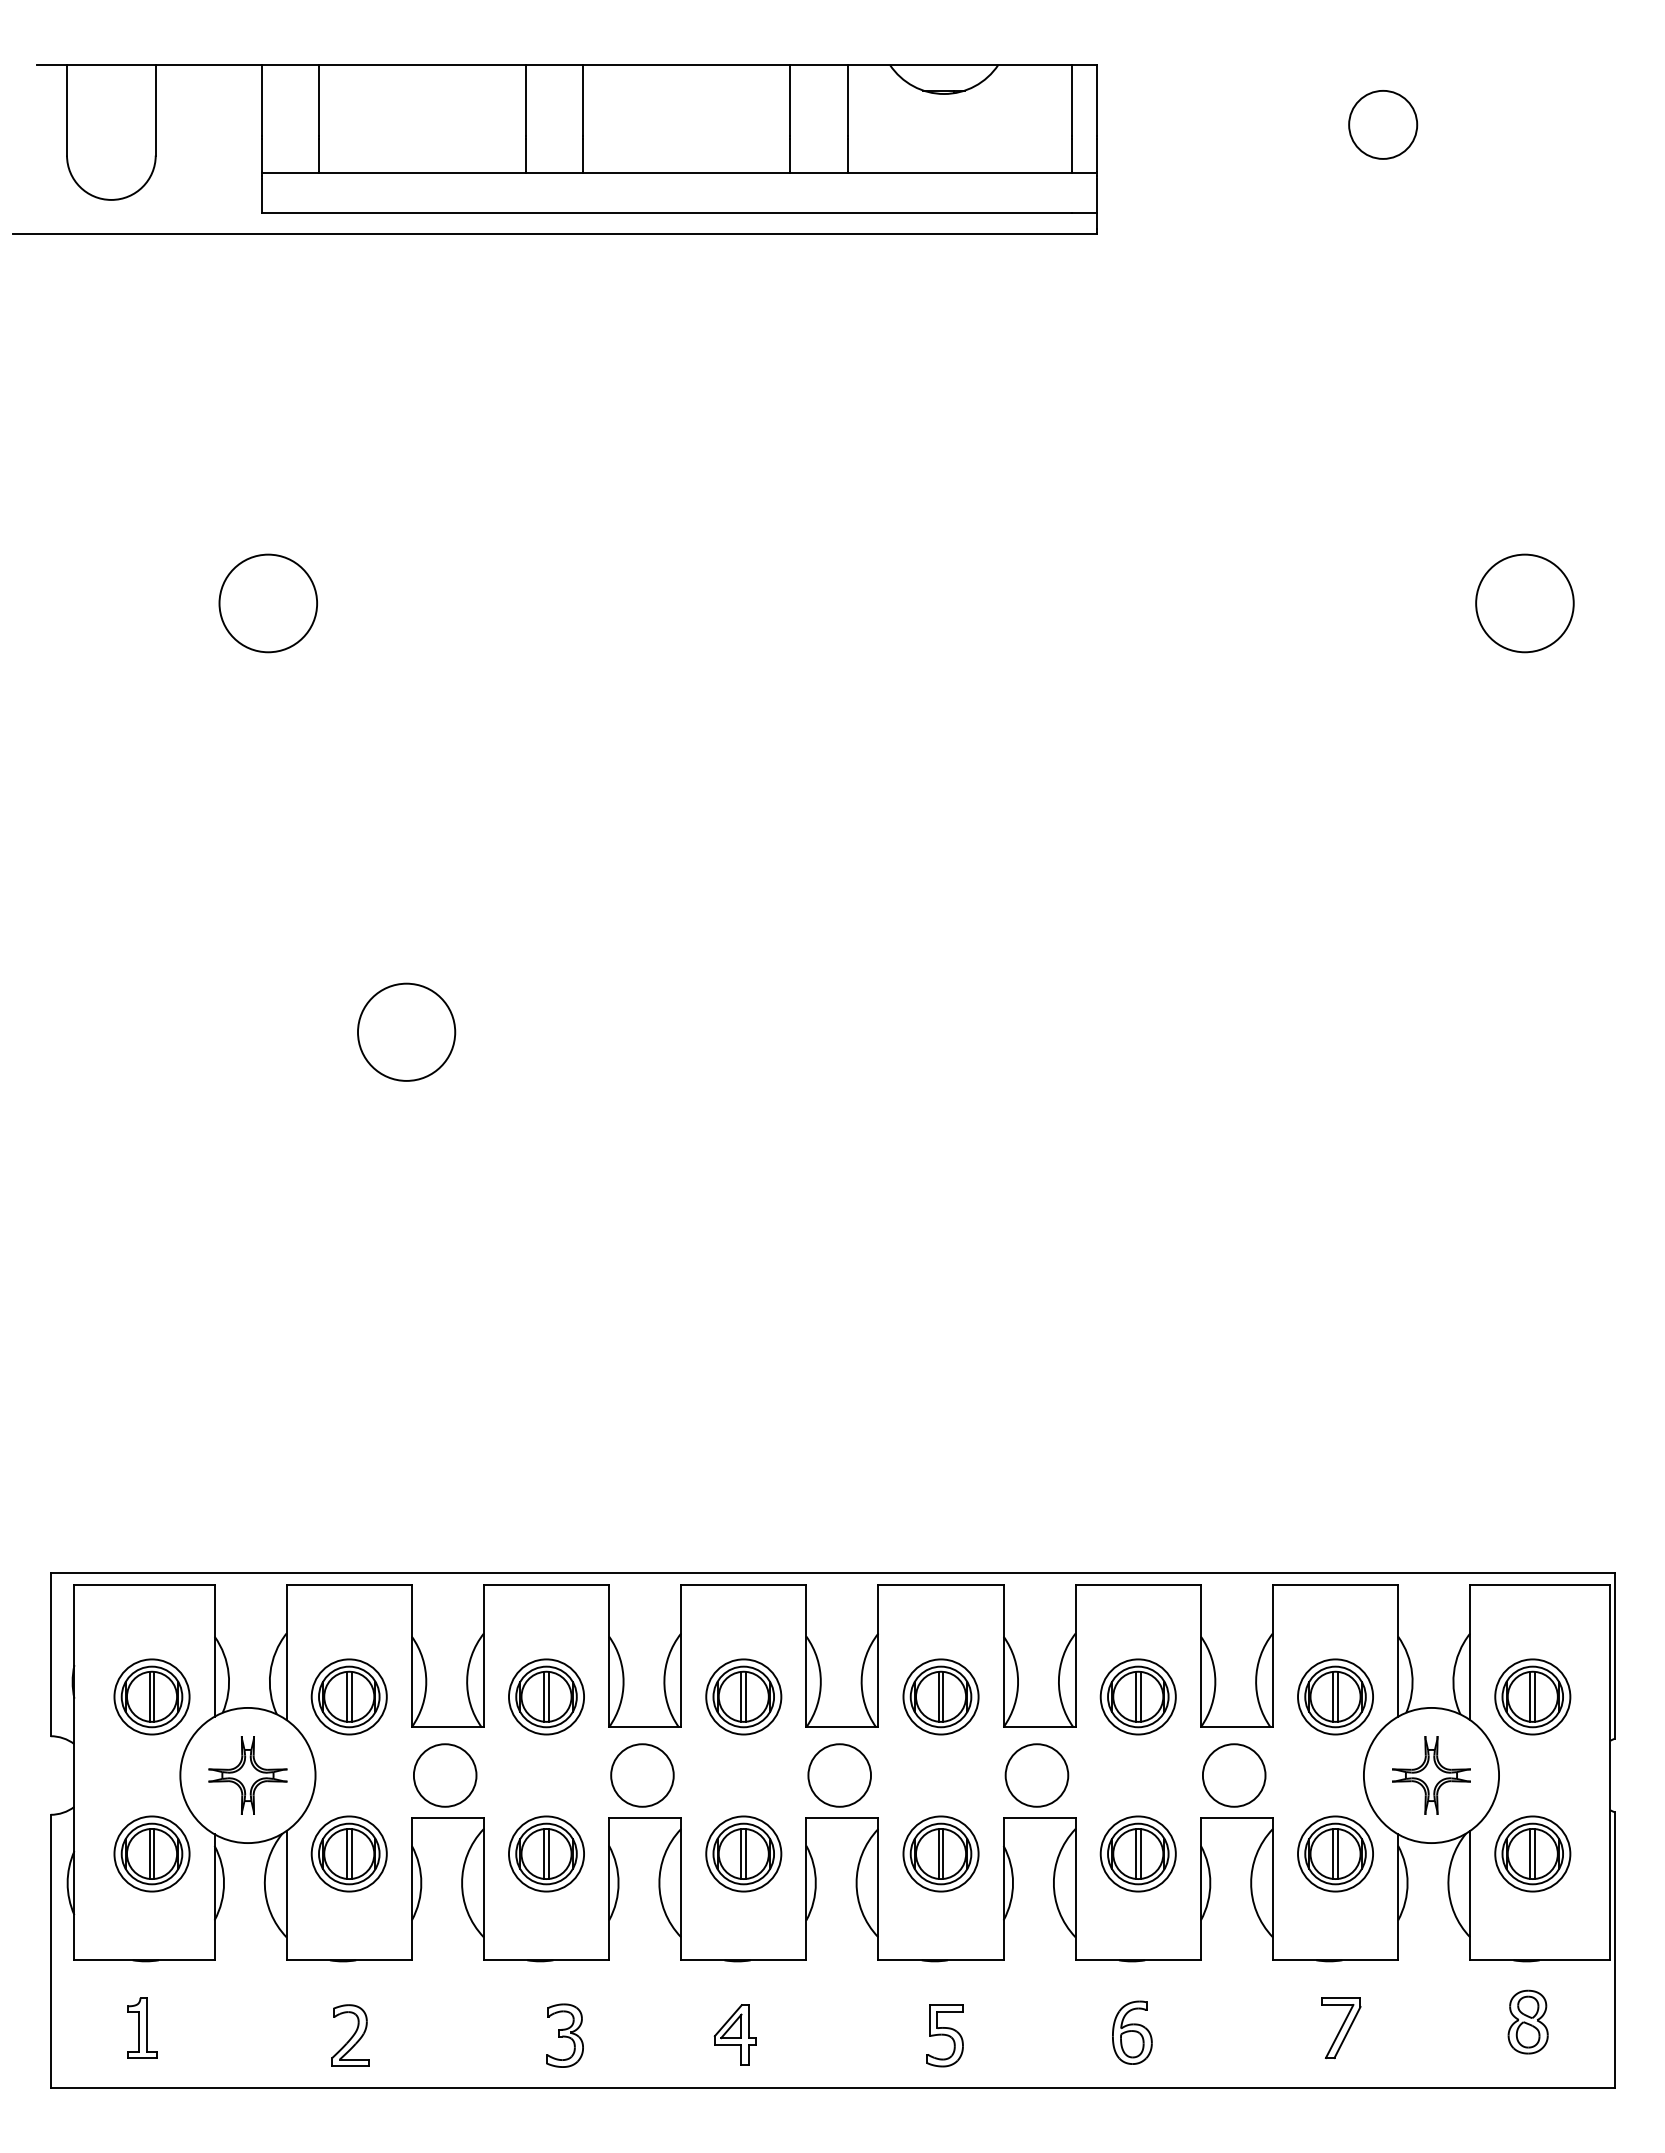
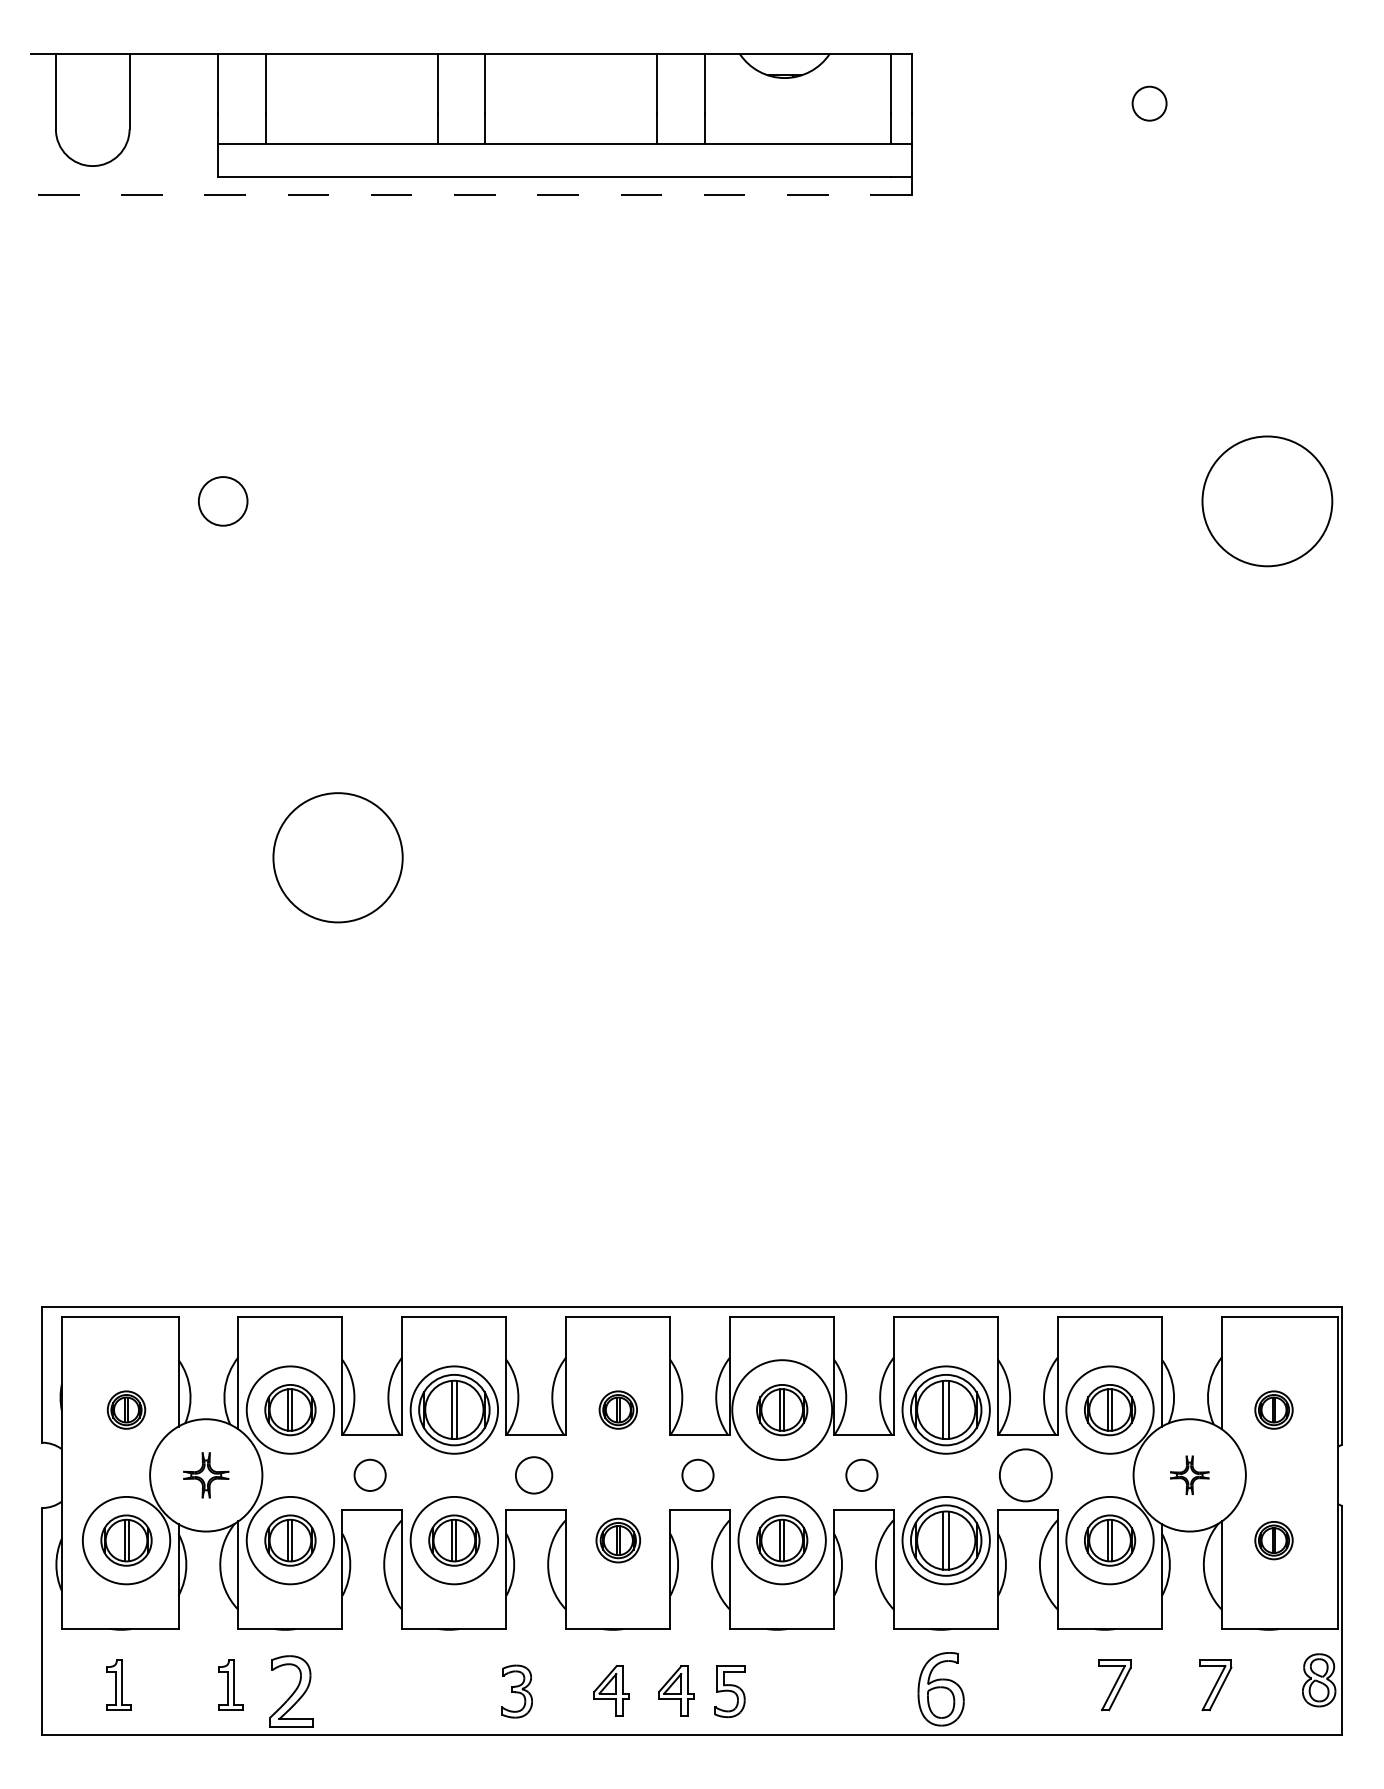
circle: (1383, 124) -> (1149, 103), size x0.6
line: (554, 234) -> (460, 194), solid -> dashed
circle: (268, 603) -> (223, 501), size x0.6
circle: (1524, 603) -> (1267, 501), size x1.6
circle: (406, 1031) -> (337, 857), size x1.6
part: (151, 1696) -> (126, 1409), size x0.6
circle: (348, 1696) -> (289, 1409), size x1.4
part: (546, 1696) -> (454, 1409), size x1.4
part: (743, 1696) -> (618, 1409), size x0.6
circle: (940, 1696) -> (781, 1409), size x1.6
part: (1137, 1696) -> (945, 1409), size x1.4
circle: (1335, 1696) -> (1109, 1409), size x1.4
part: (1532, 1696) -> (1273, 1409), size x0.6
part: (247, 1775) -> (205, 1475), size x0.7
circle: (444, 1775) -> (369, 1475), size x0.6
circle: (642, 1775) -> (534, 1475), size x0.7
circle: (839, 1775) -> (697, 1475), size x0.6
circle: (1036, 1775) -> (861, 1475), size x0.6
part: (1431, 1775) -> (1189, 1475), size x0.6
circle: (151, 1853) -> (126, 1540), size x1.4
circle: (348, 1853) -> (289, 1540), size x1.4
circle: (546, 1853) -> (454, 1540), size x1.4
part: (743, 1853) -> (618, 1540), size x0.7
circle: (940, 1853) -> (781, 1540), size x1.4
part: (1137, 1853) -> (945, 1540), size x1.4
circle: (1335, 1853) -> (1109, 1540), size x1.4
part: (1532, 1853) -> (1273, 1540), size x0.6
part: (1527, 2021) -> (1318, 1679), moved
part: (277, 2027) -> (230, 1684), added
part: (1462, 2028) -> (1215, 1685), added
part: (1132, 2032) -> (941, 1688), size x1.4
part: (812, 2034) -> (675, 1690), added
part: (350, 2035) -> (291, 1691), size x1.4
part: (564, 2035) -> (516, 1691), moved
part: (944, 2035) -> (729, 1691), moved

